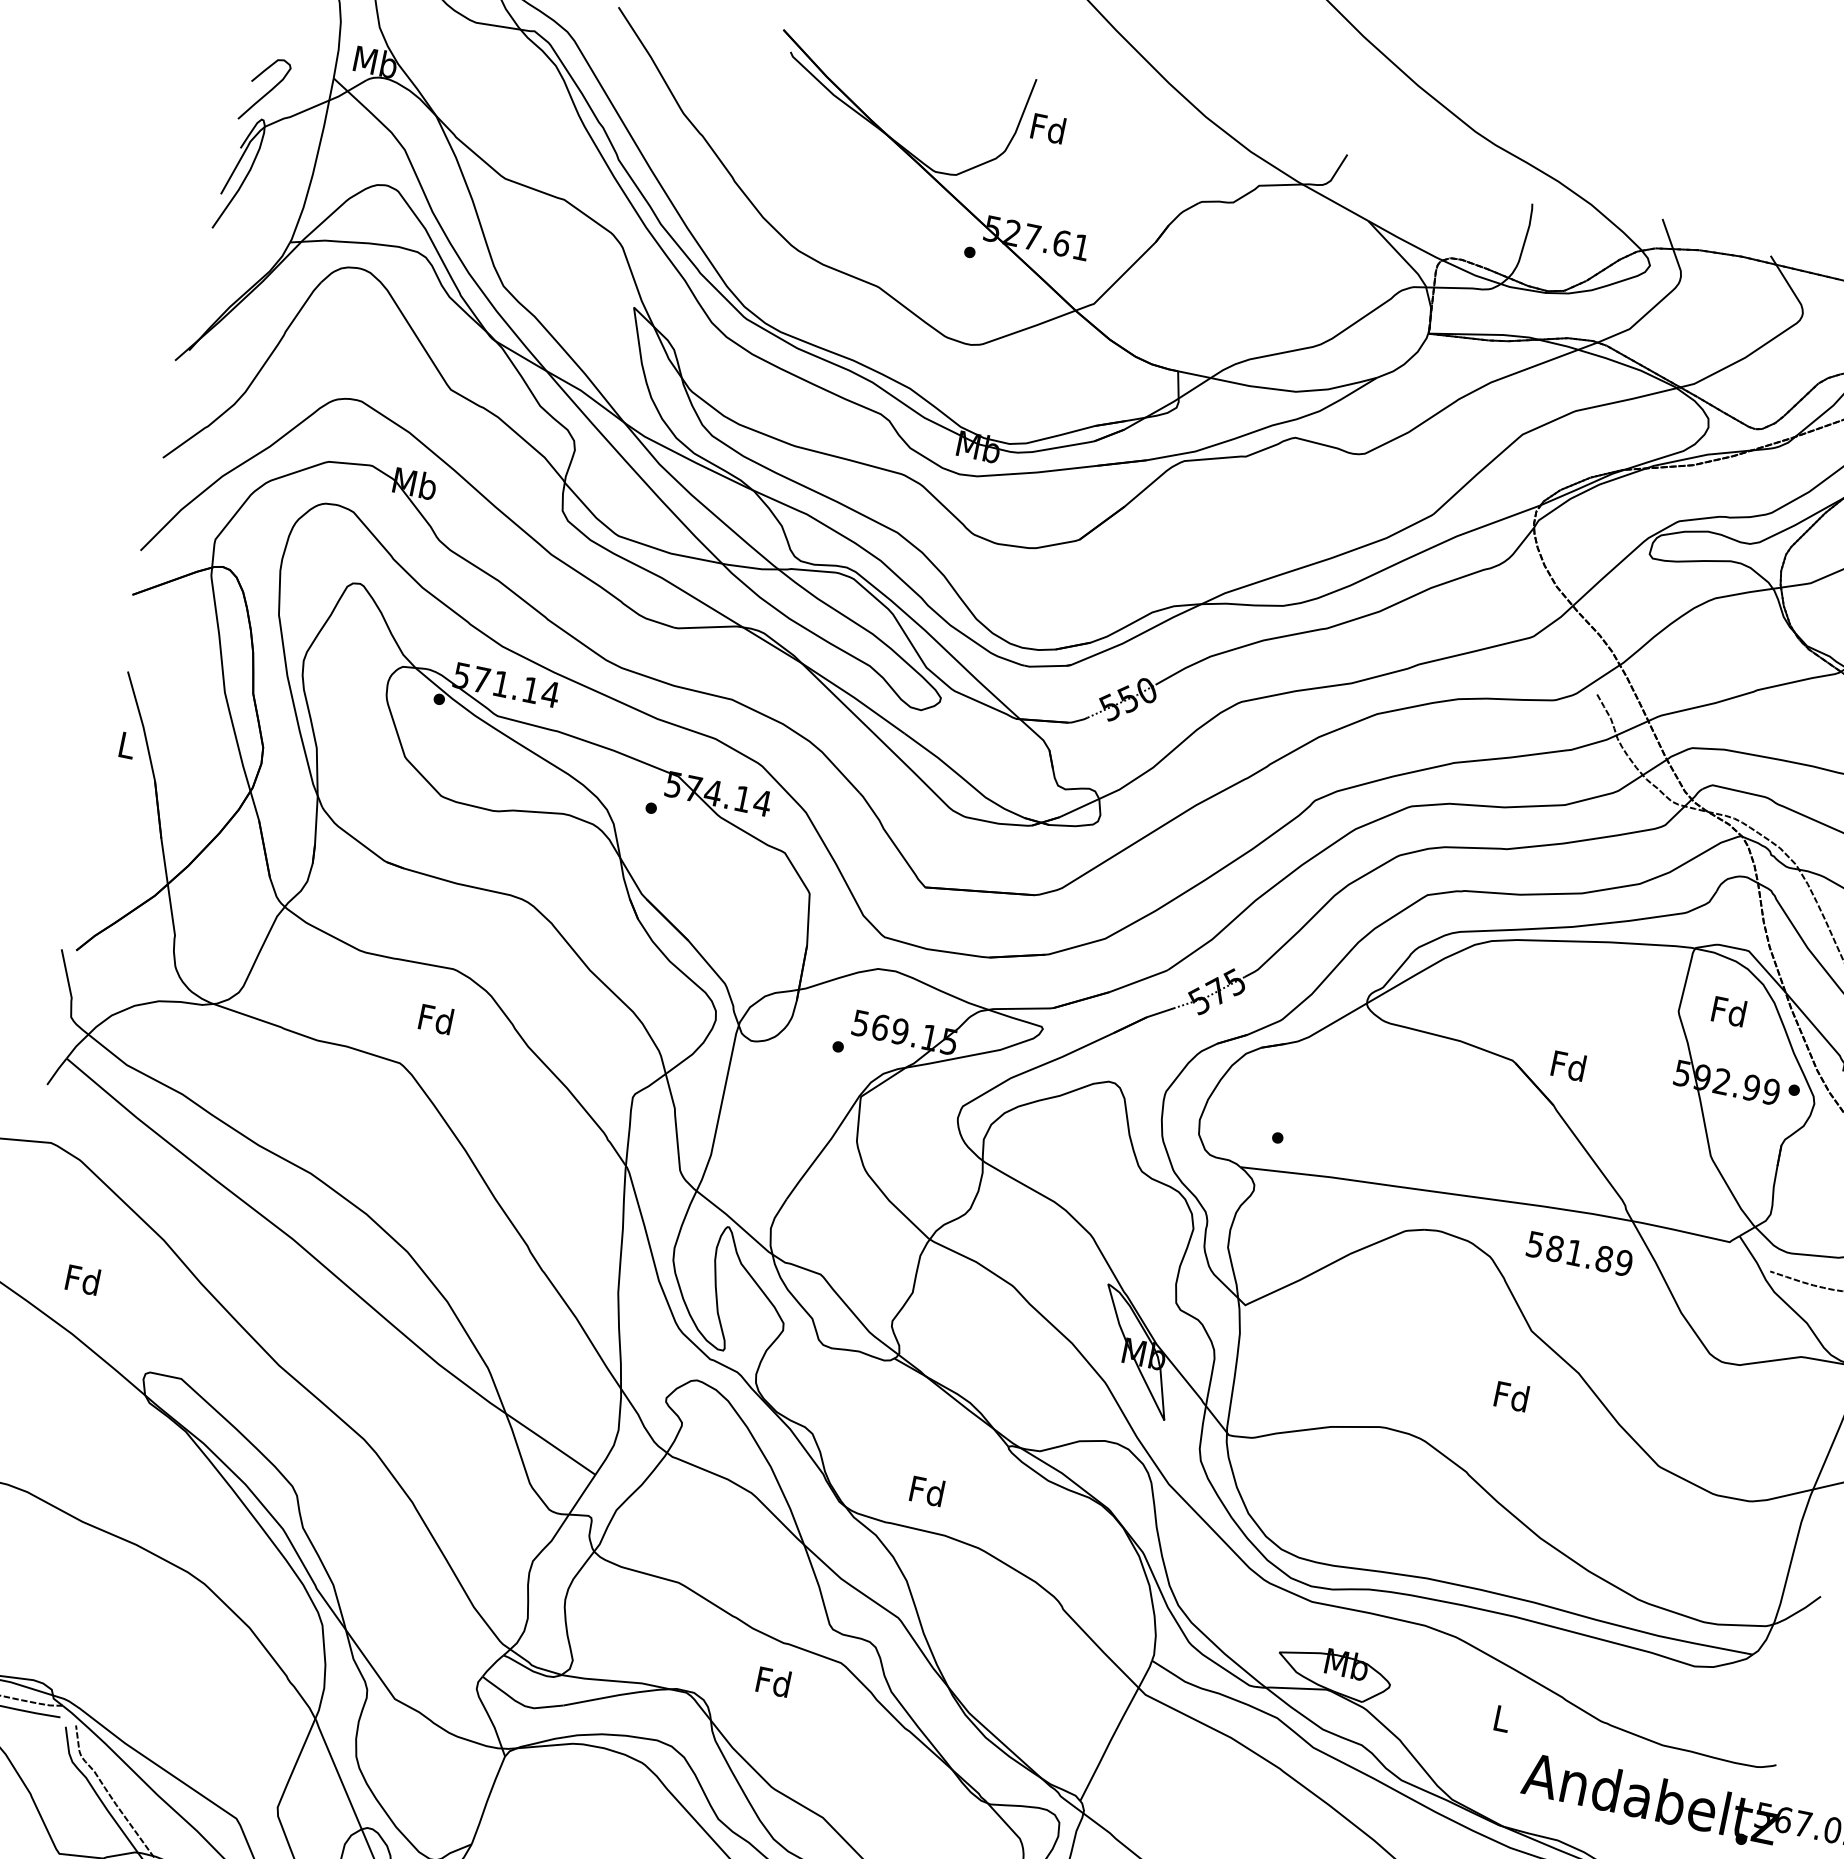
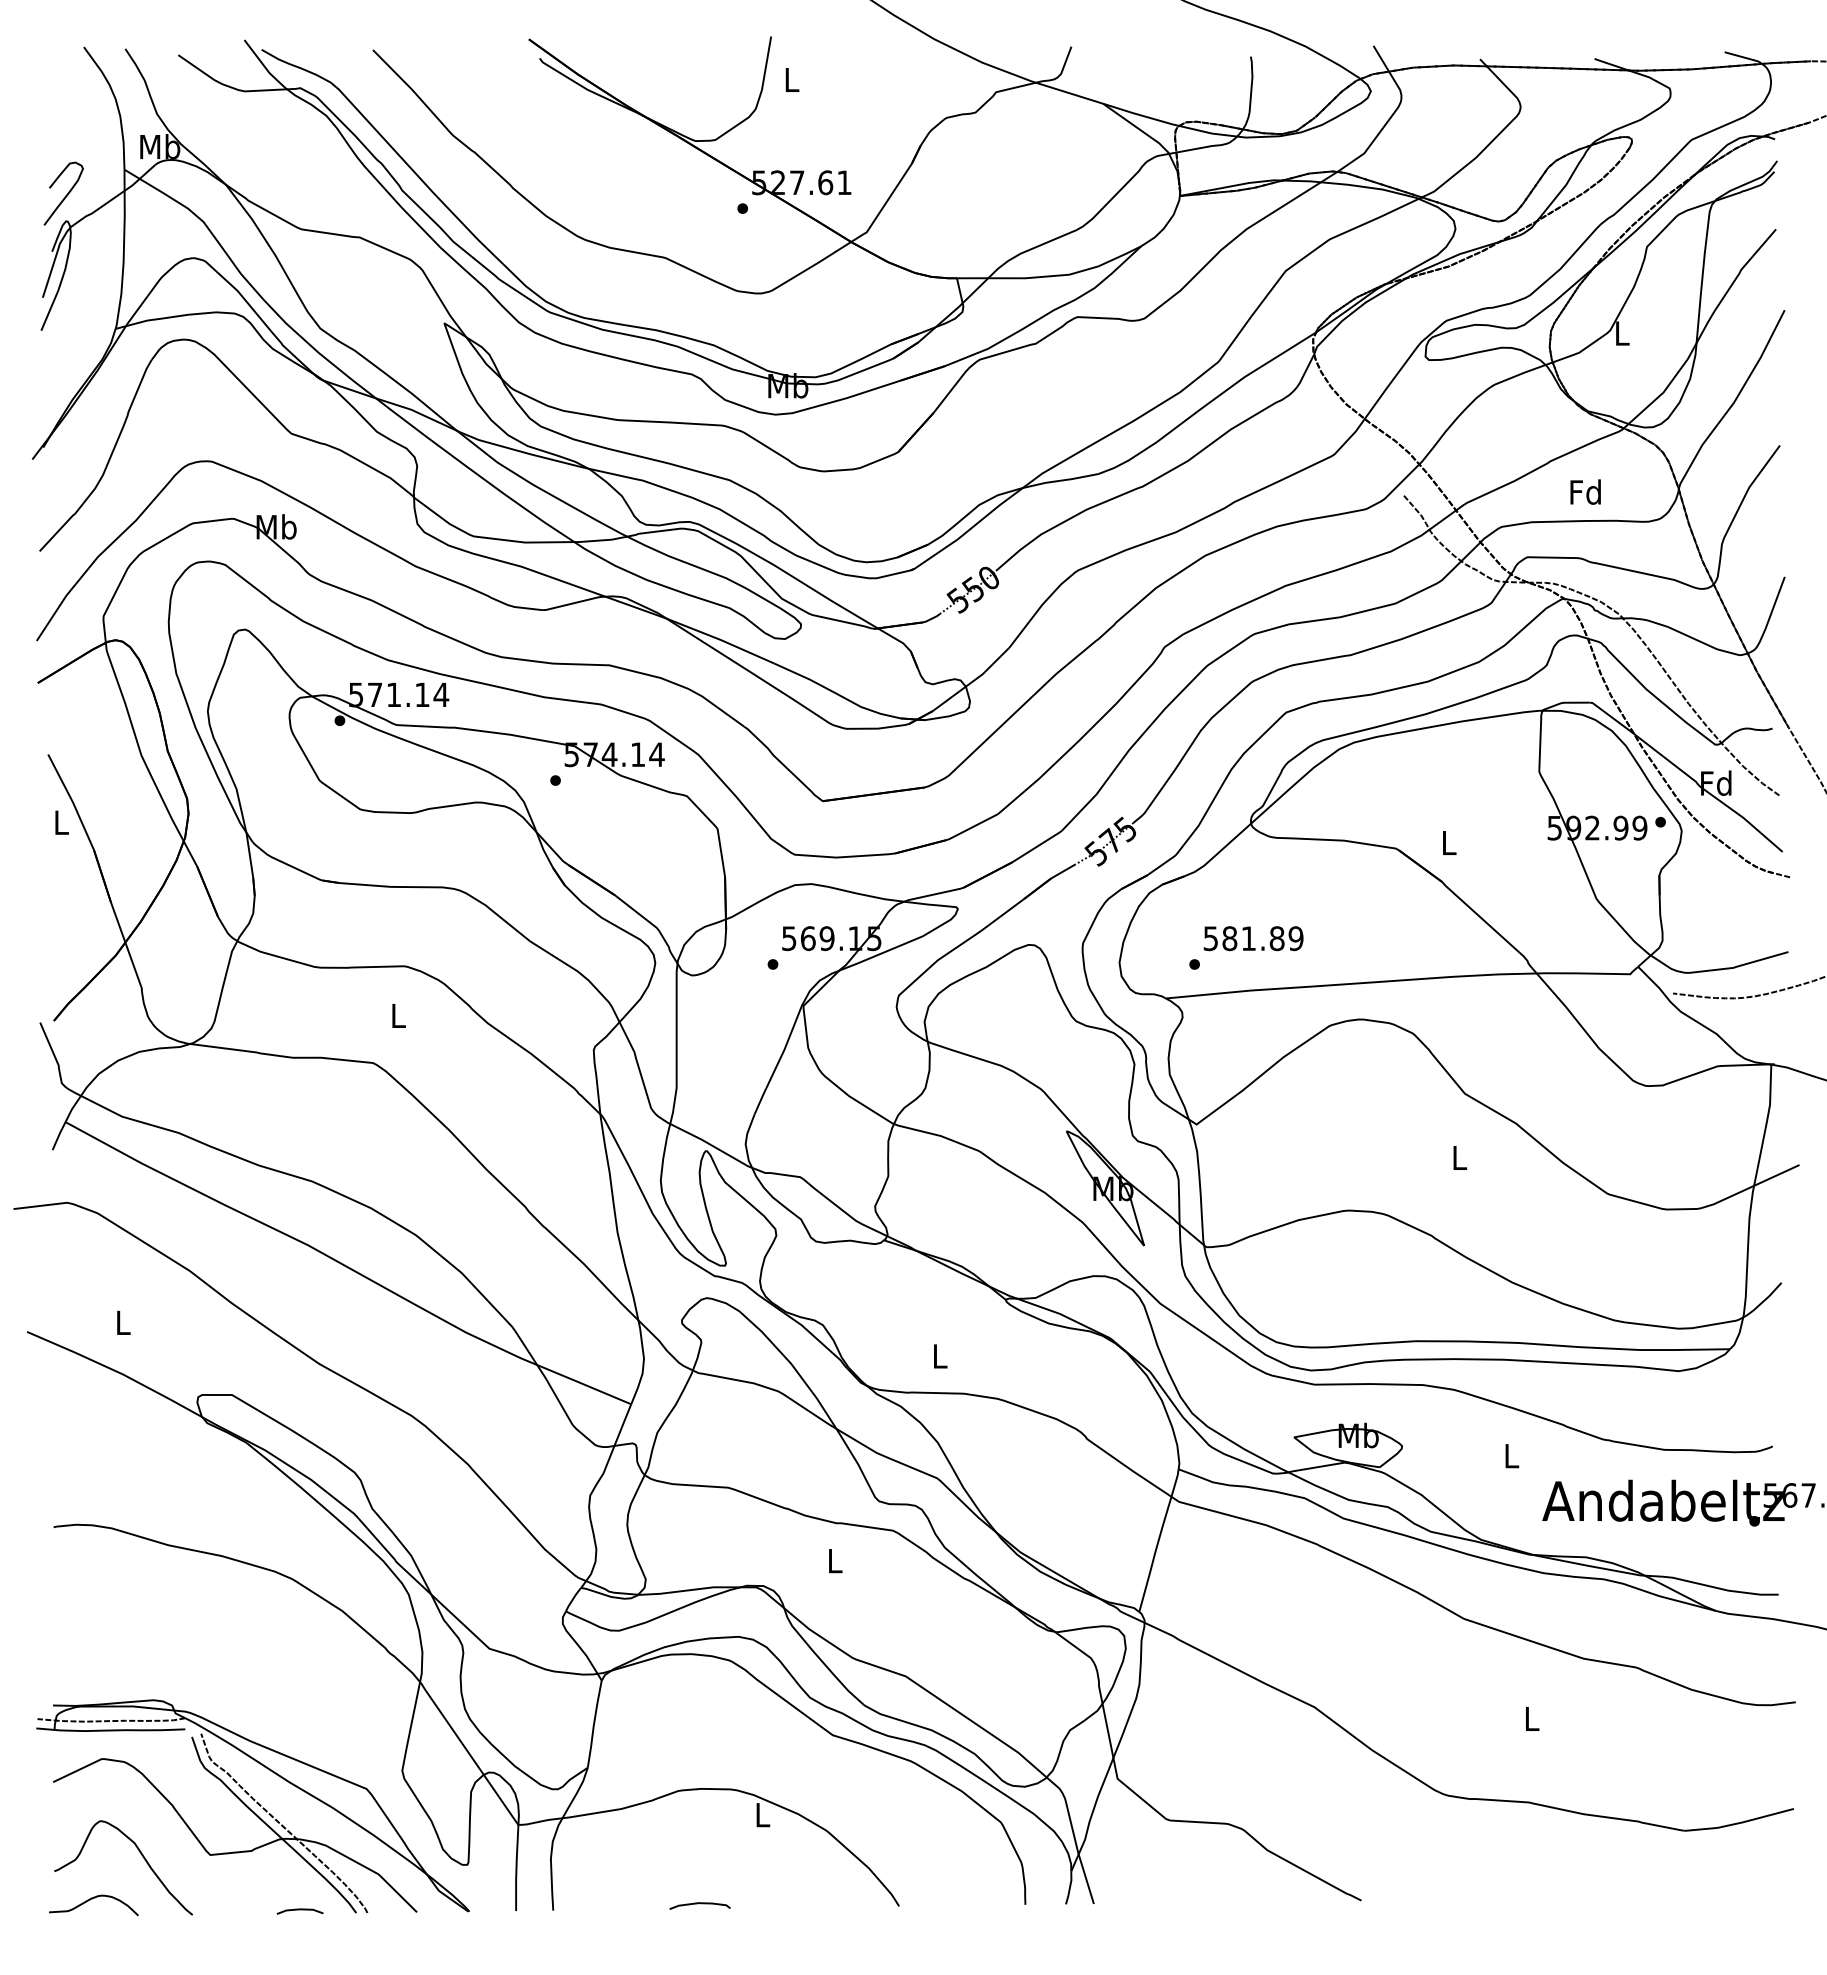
text: (1048, 128) -> (791, 79), Fd -> L
text: (1729, 1010) -> (1585, 491), moved
text: (435, 1019) -> (397, 1015), Fd -> L
text: (1568, 1065) -> (1448, 842), Fd -> L
text: (1579, 1253) -> (1253, 938), moved
text: (82, 1279) -> (122, 1322), Fd -> L
text: (1511, 1396) -> (1458, 1157), Fd -> L
text: (927, 1490) -> (939, 1355), Fd -> L
text: (773, 1681) -> (834, 1560), Fd -> L

